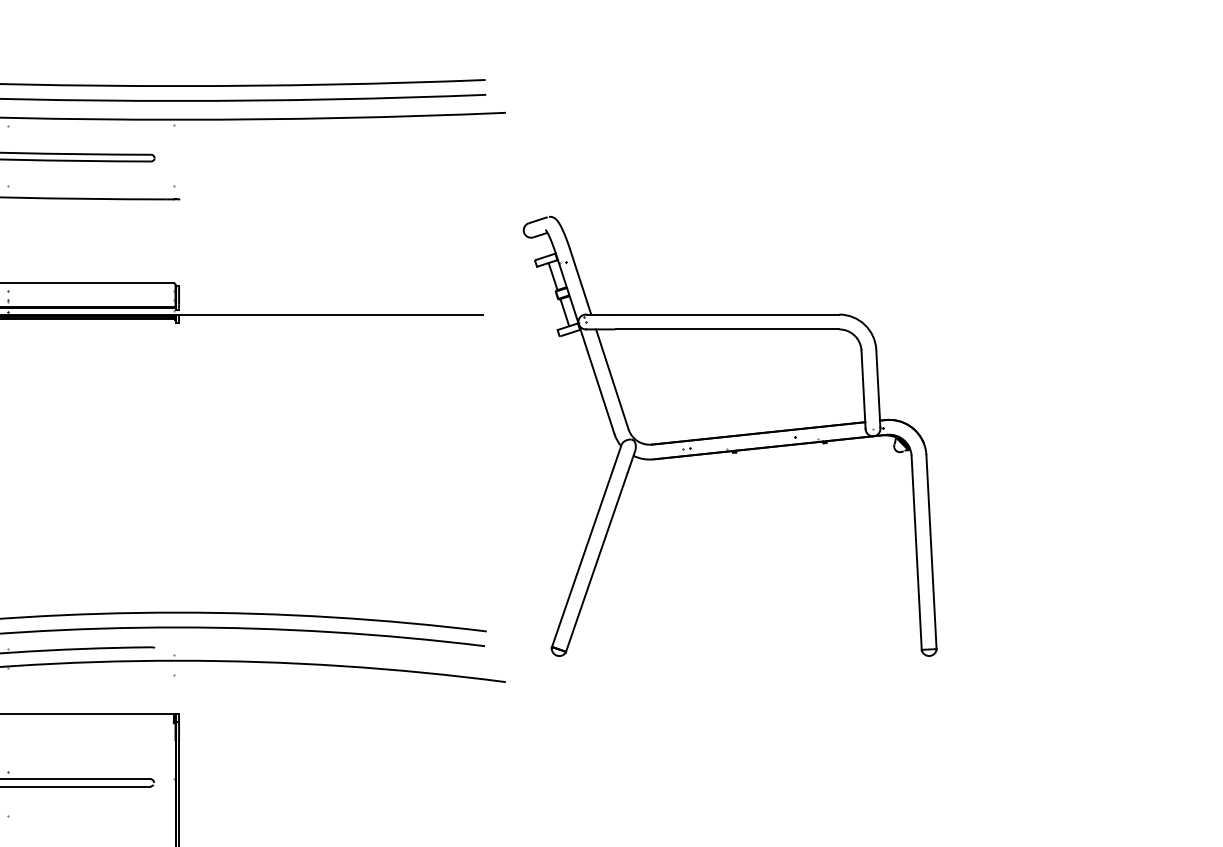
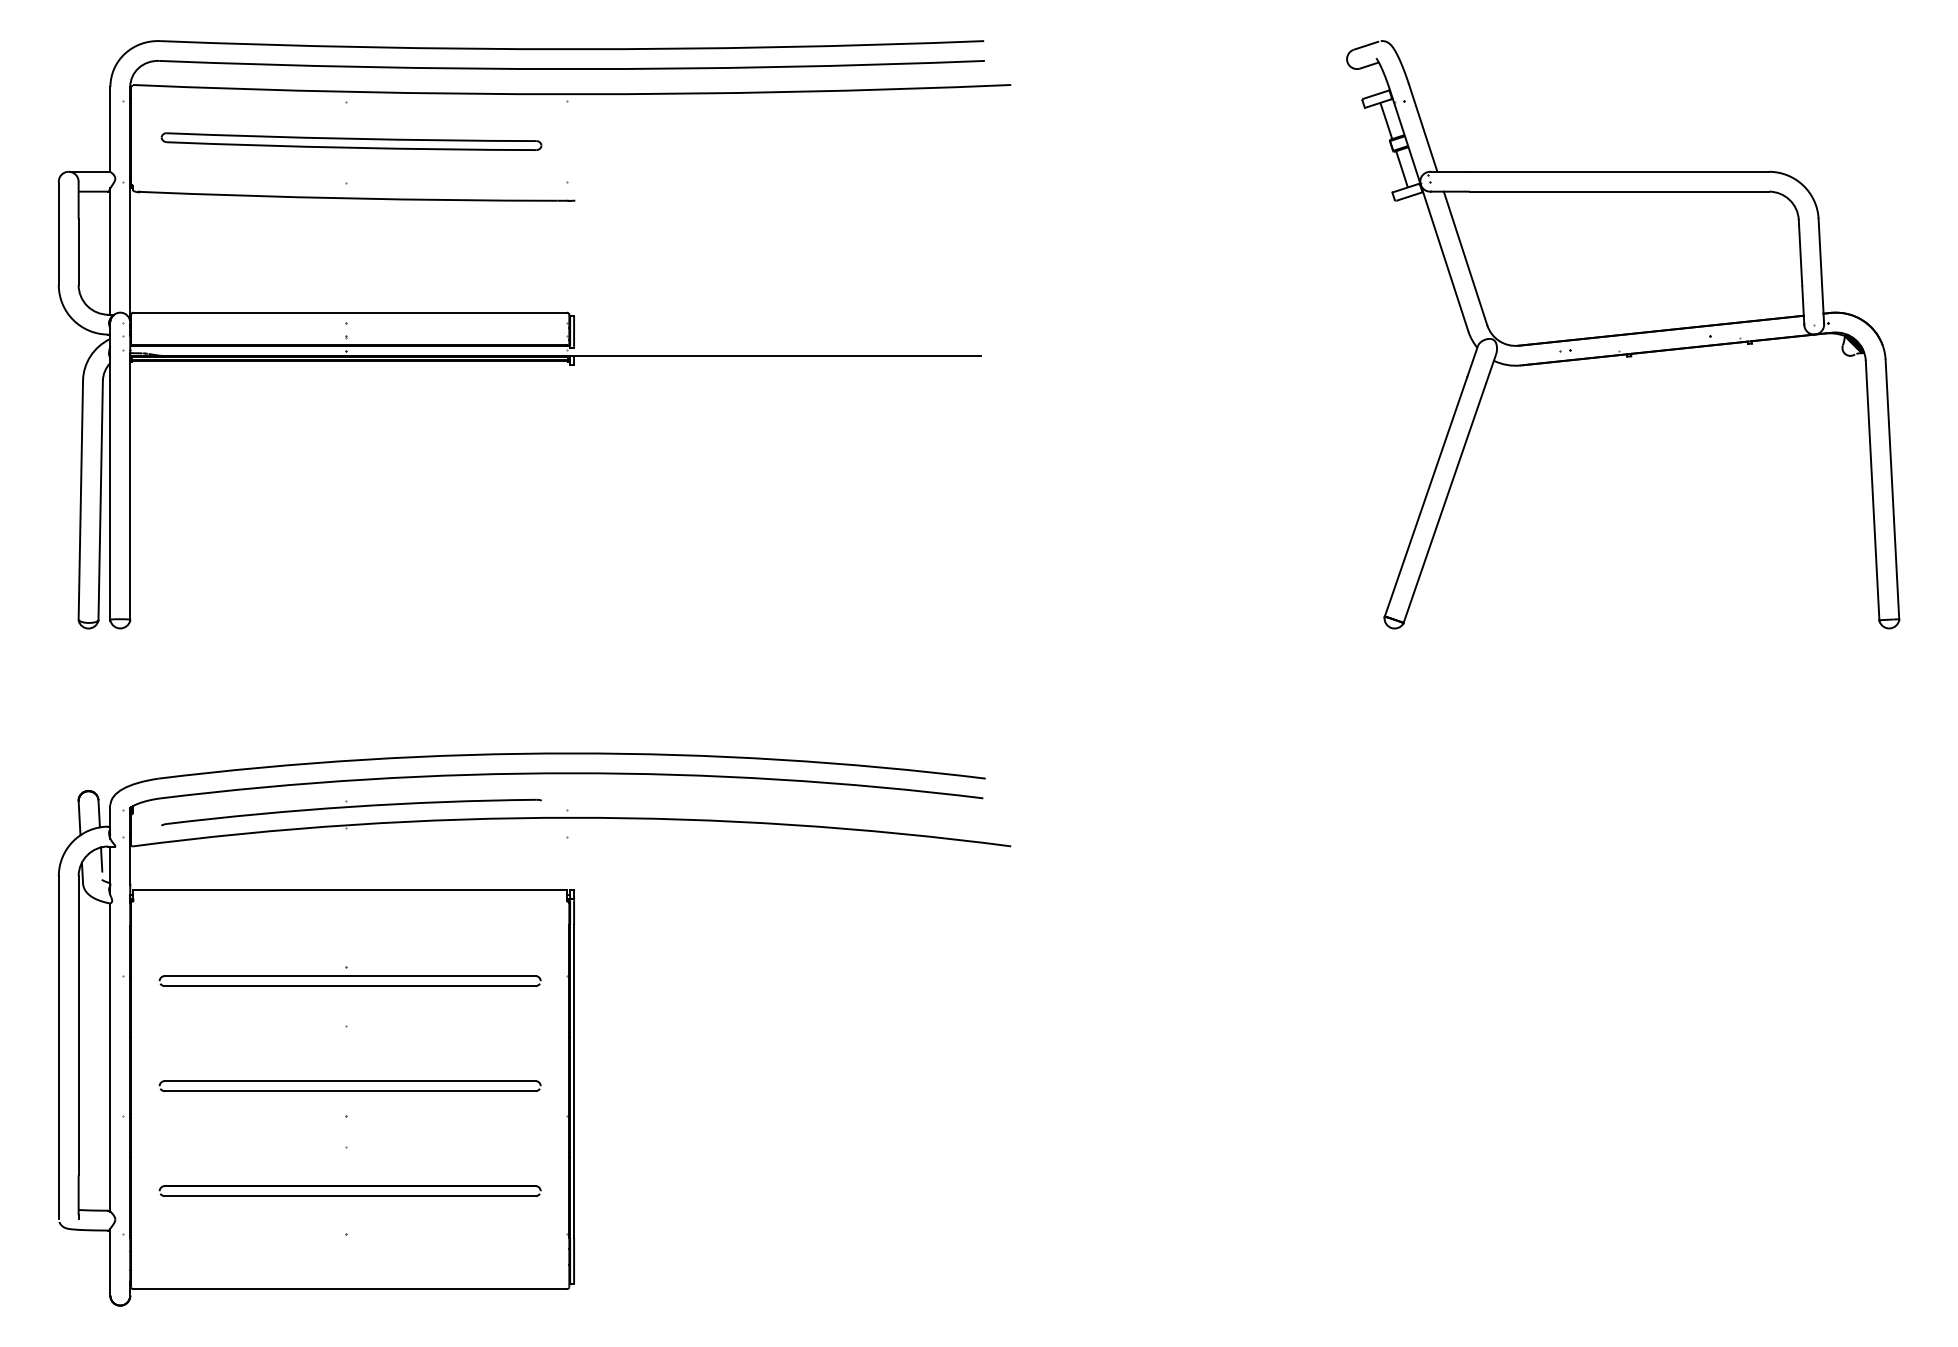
part: (730, 436) -> (1623, 334), moved

